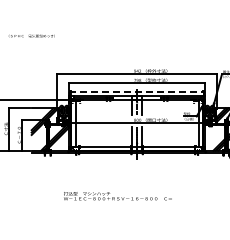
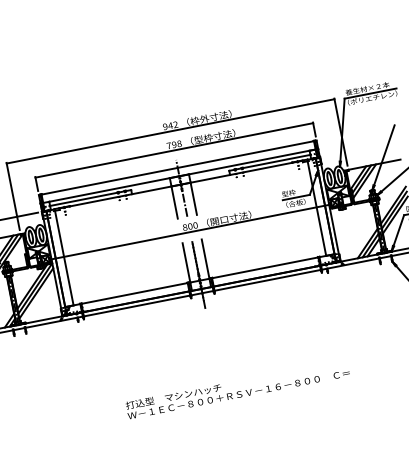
line: (137, 91) -> (178, 167), dashed -> solid
text: (117, 196) -> (237, 390), moved

